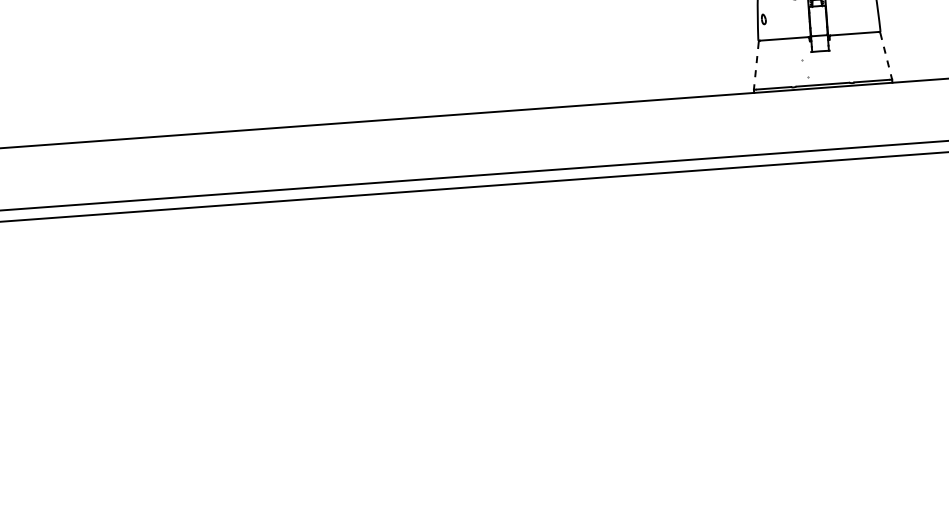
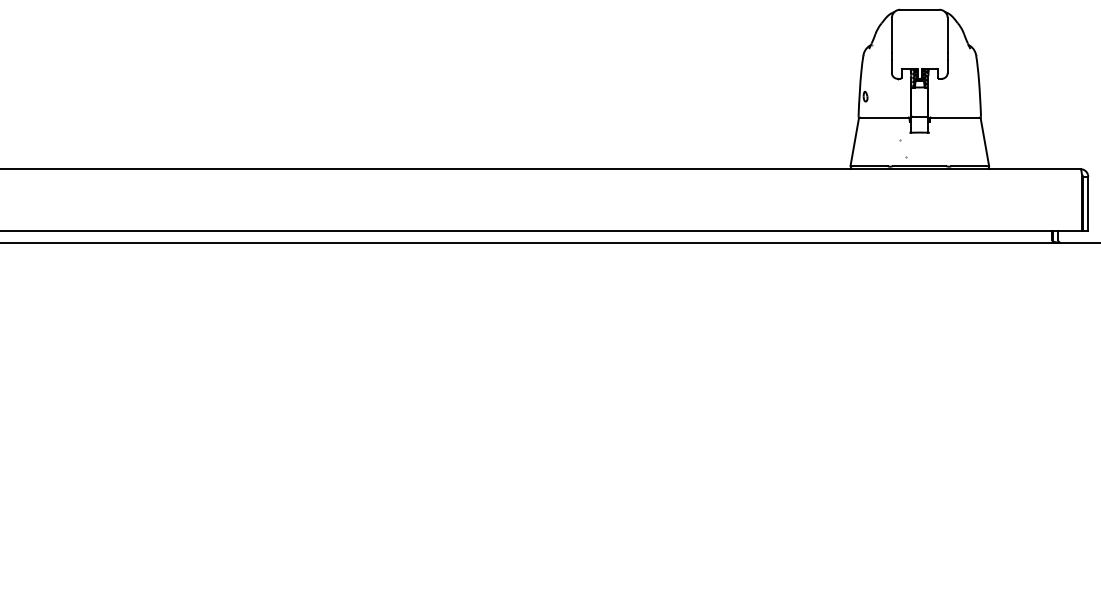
line: (886, 56) -> (985, 142), dashed -> solid
line: (756, 65) -> (854, 142), dashed -> solid

